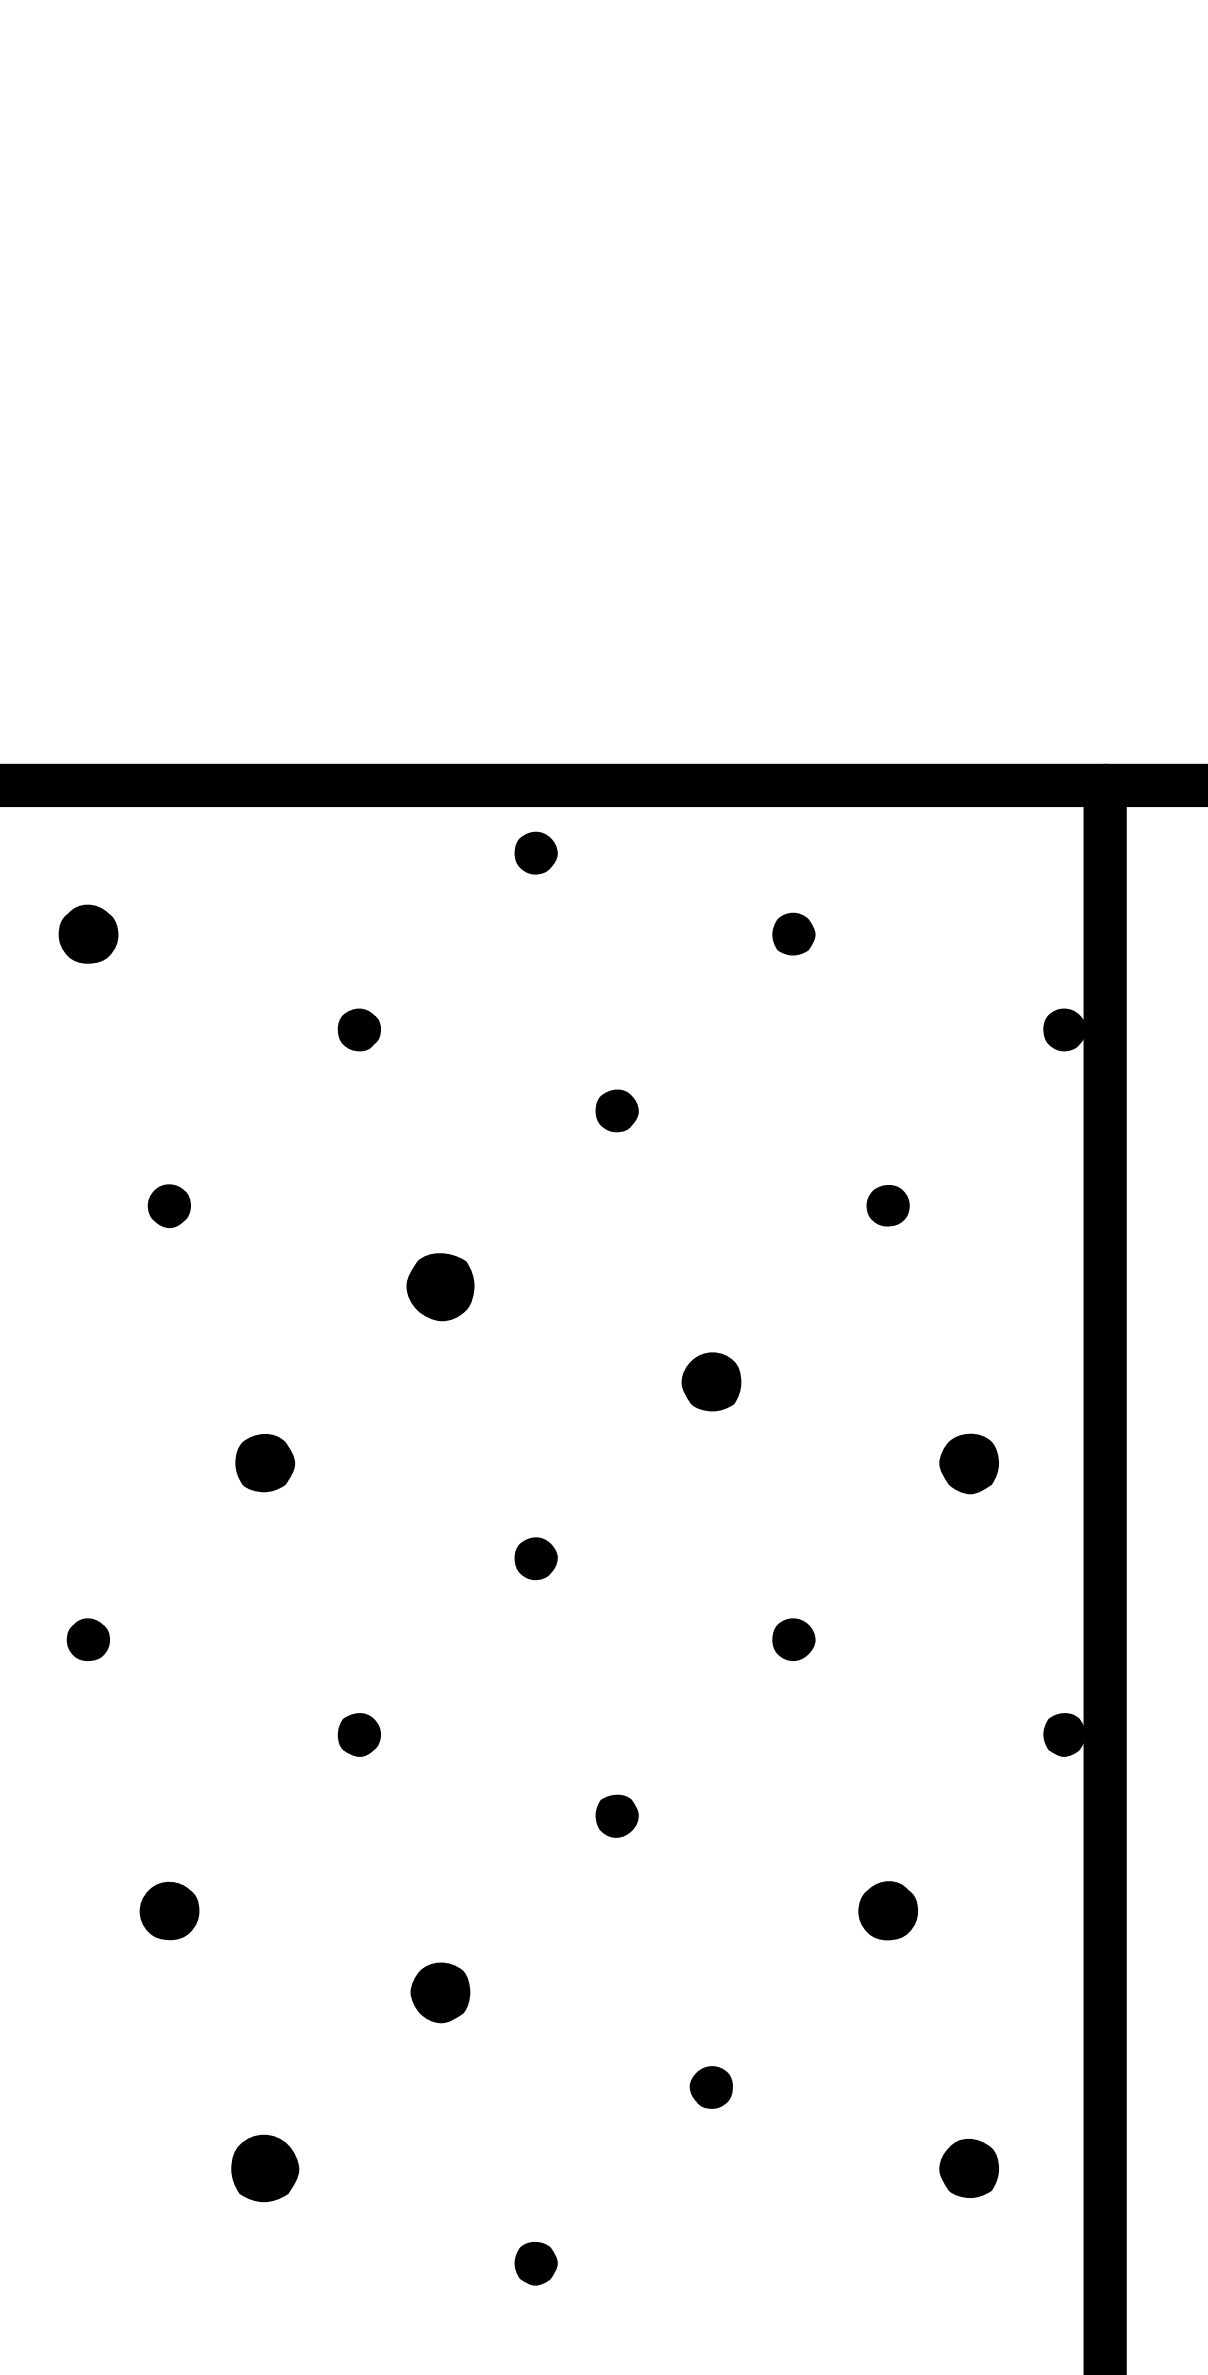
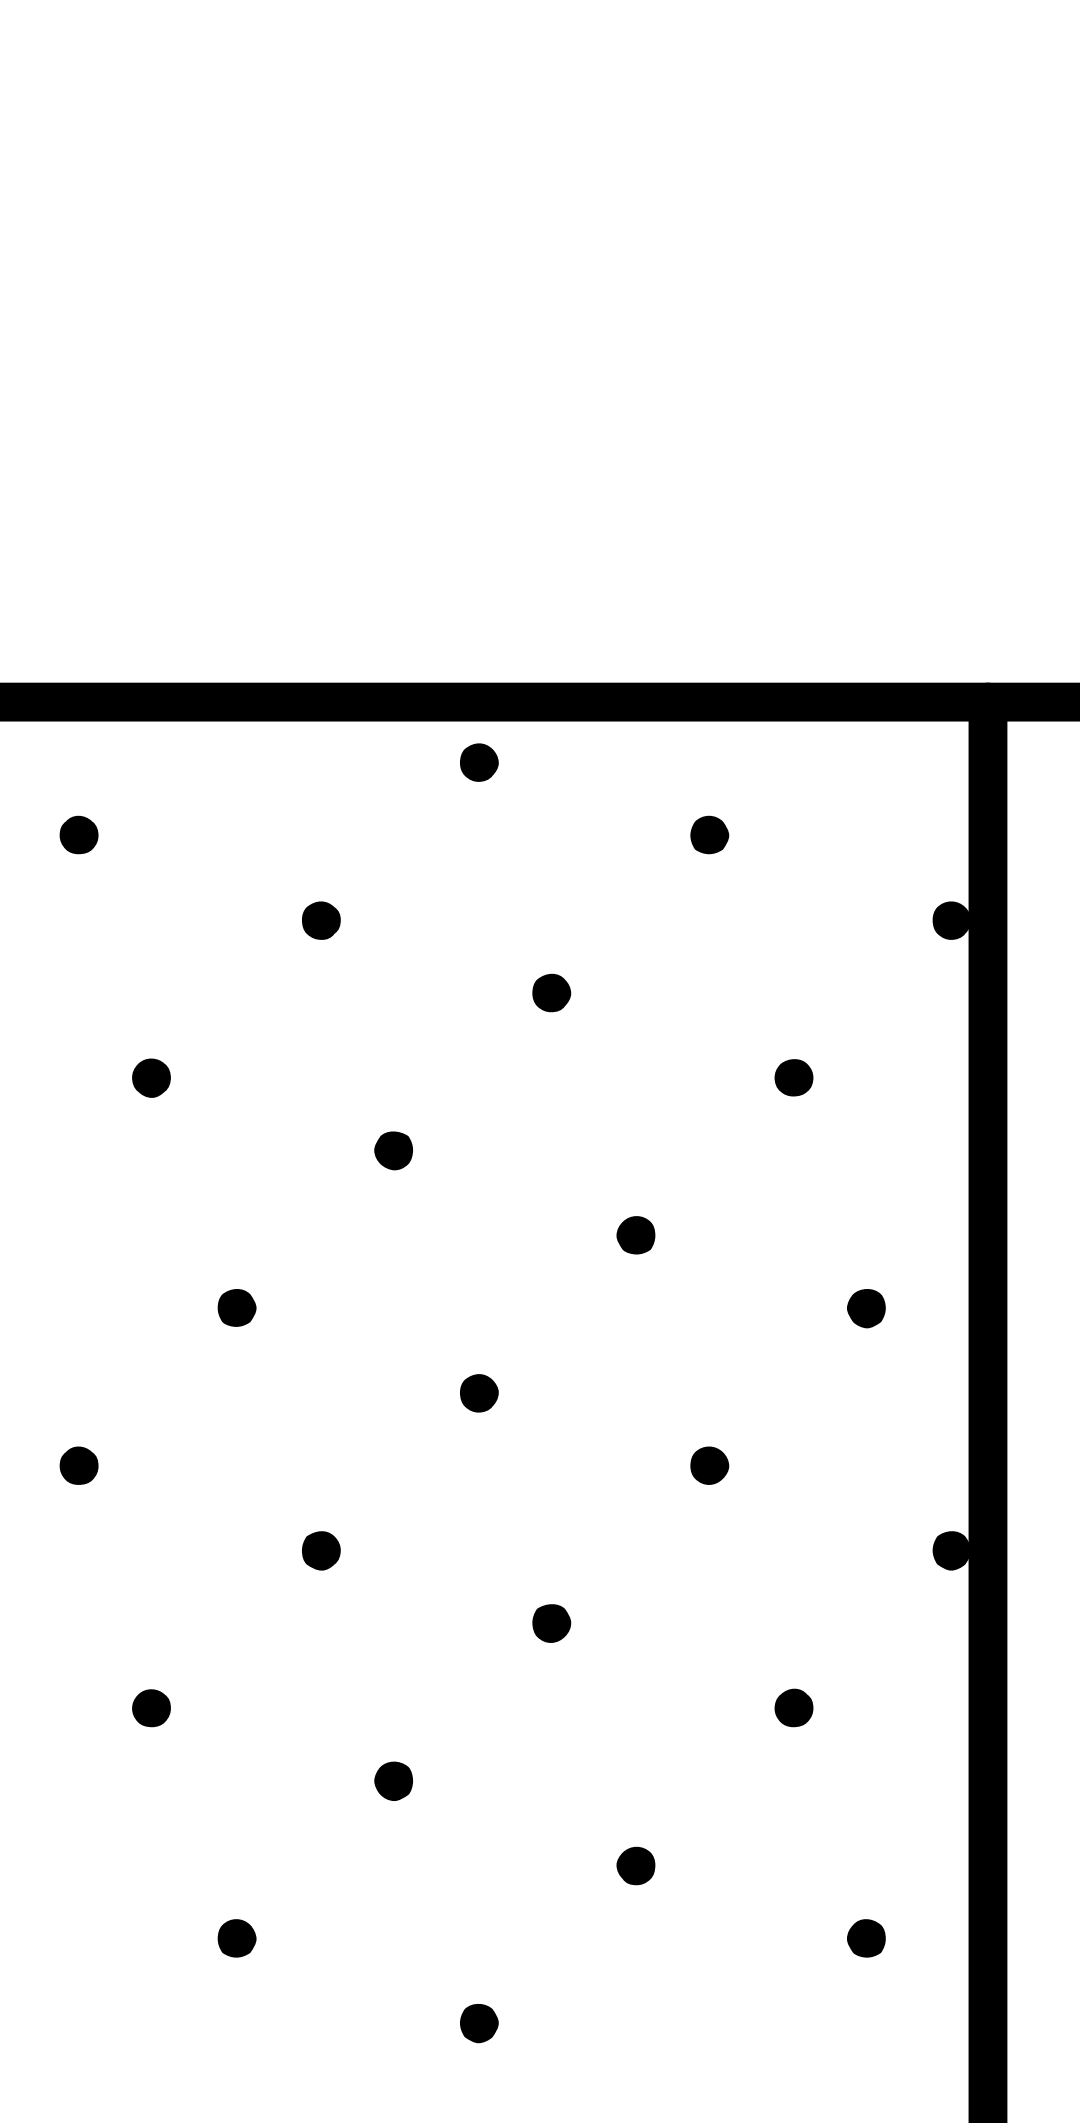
part: (87, 933) -> (78, 834), size x0.71
part: (439, 1287) -> (392, 1150), size x0.62
part: (710, 1381) -> (635, 1234), size x0.71
part: (264, 1463) -> (236, 1308), size x0.71
part: (968, 1463) -> (865, 1308), size x0.71
part: (168, 1910) -> (150, 1707), size x0.71
part: (887, 1910) -> (793, 1707), size x0.71
part: (439, 1992) -> (392, 1781), size x0.71
part: (264, 2168) -> (236, 1938), size x0.62
part: (968, 2168) -> (865, 1938), size x0.71

